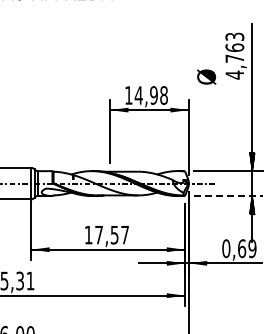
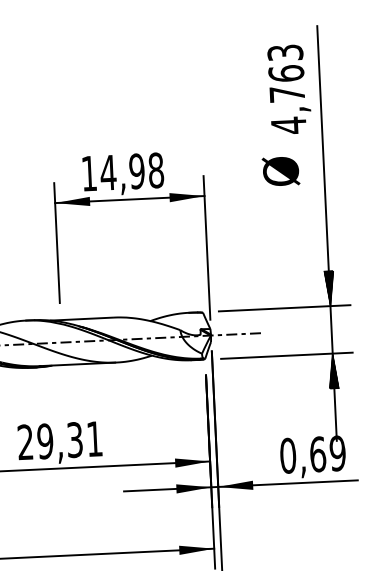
text: (206, 76) -> (280, 170), moved
line: (228, 196) -> (287, 356), dashed -> solid
text: (106, 234) -> (59, 439), 17,57 -> 29,31

